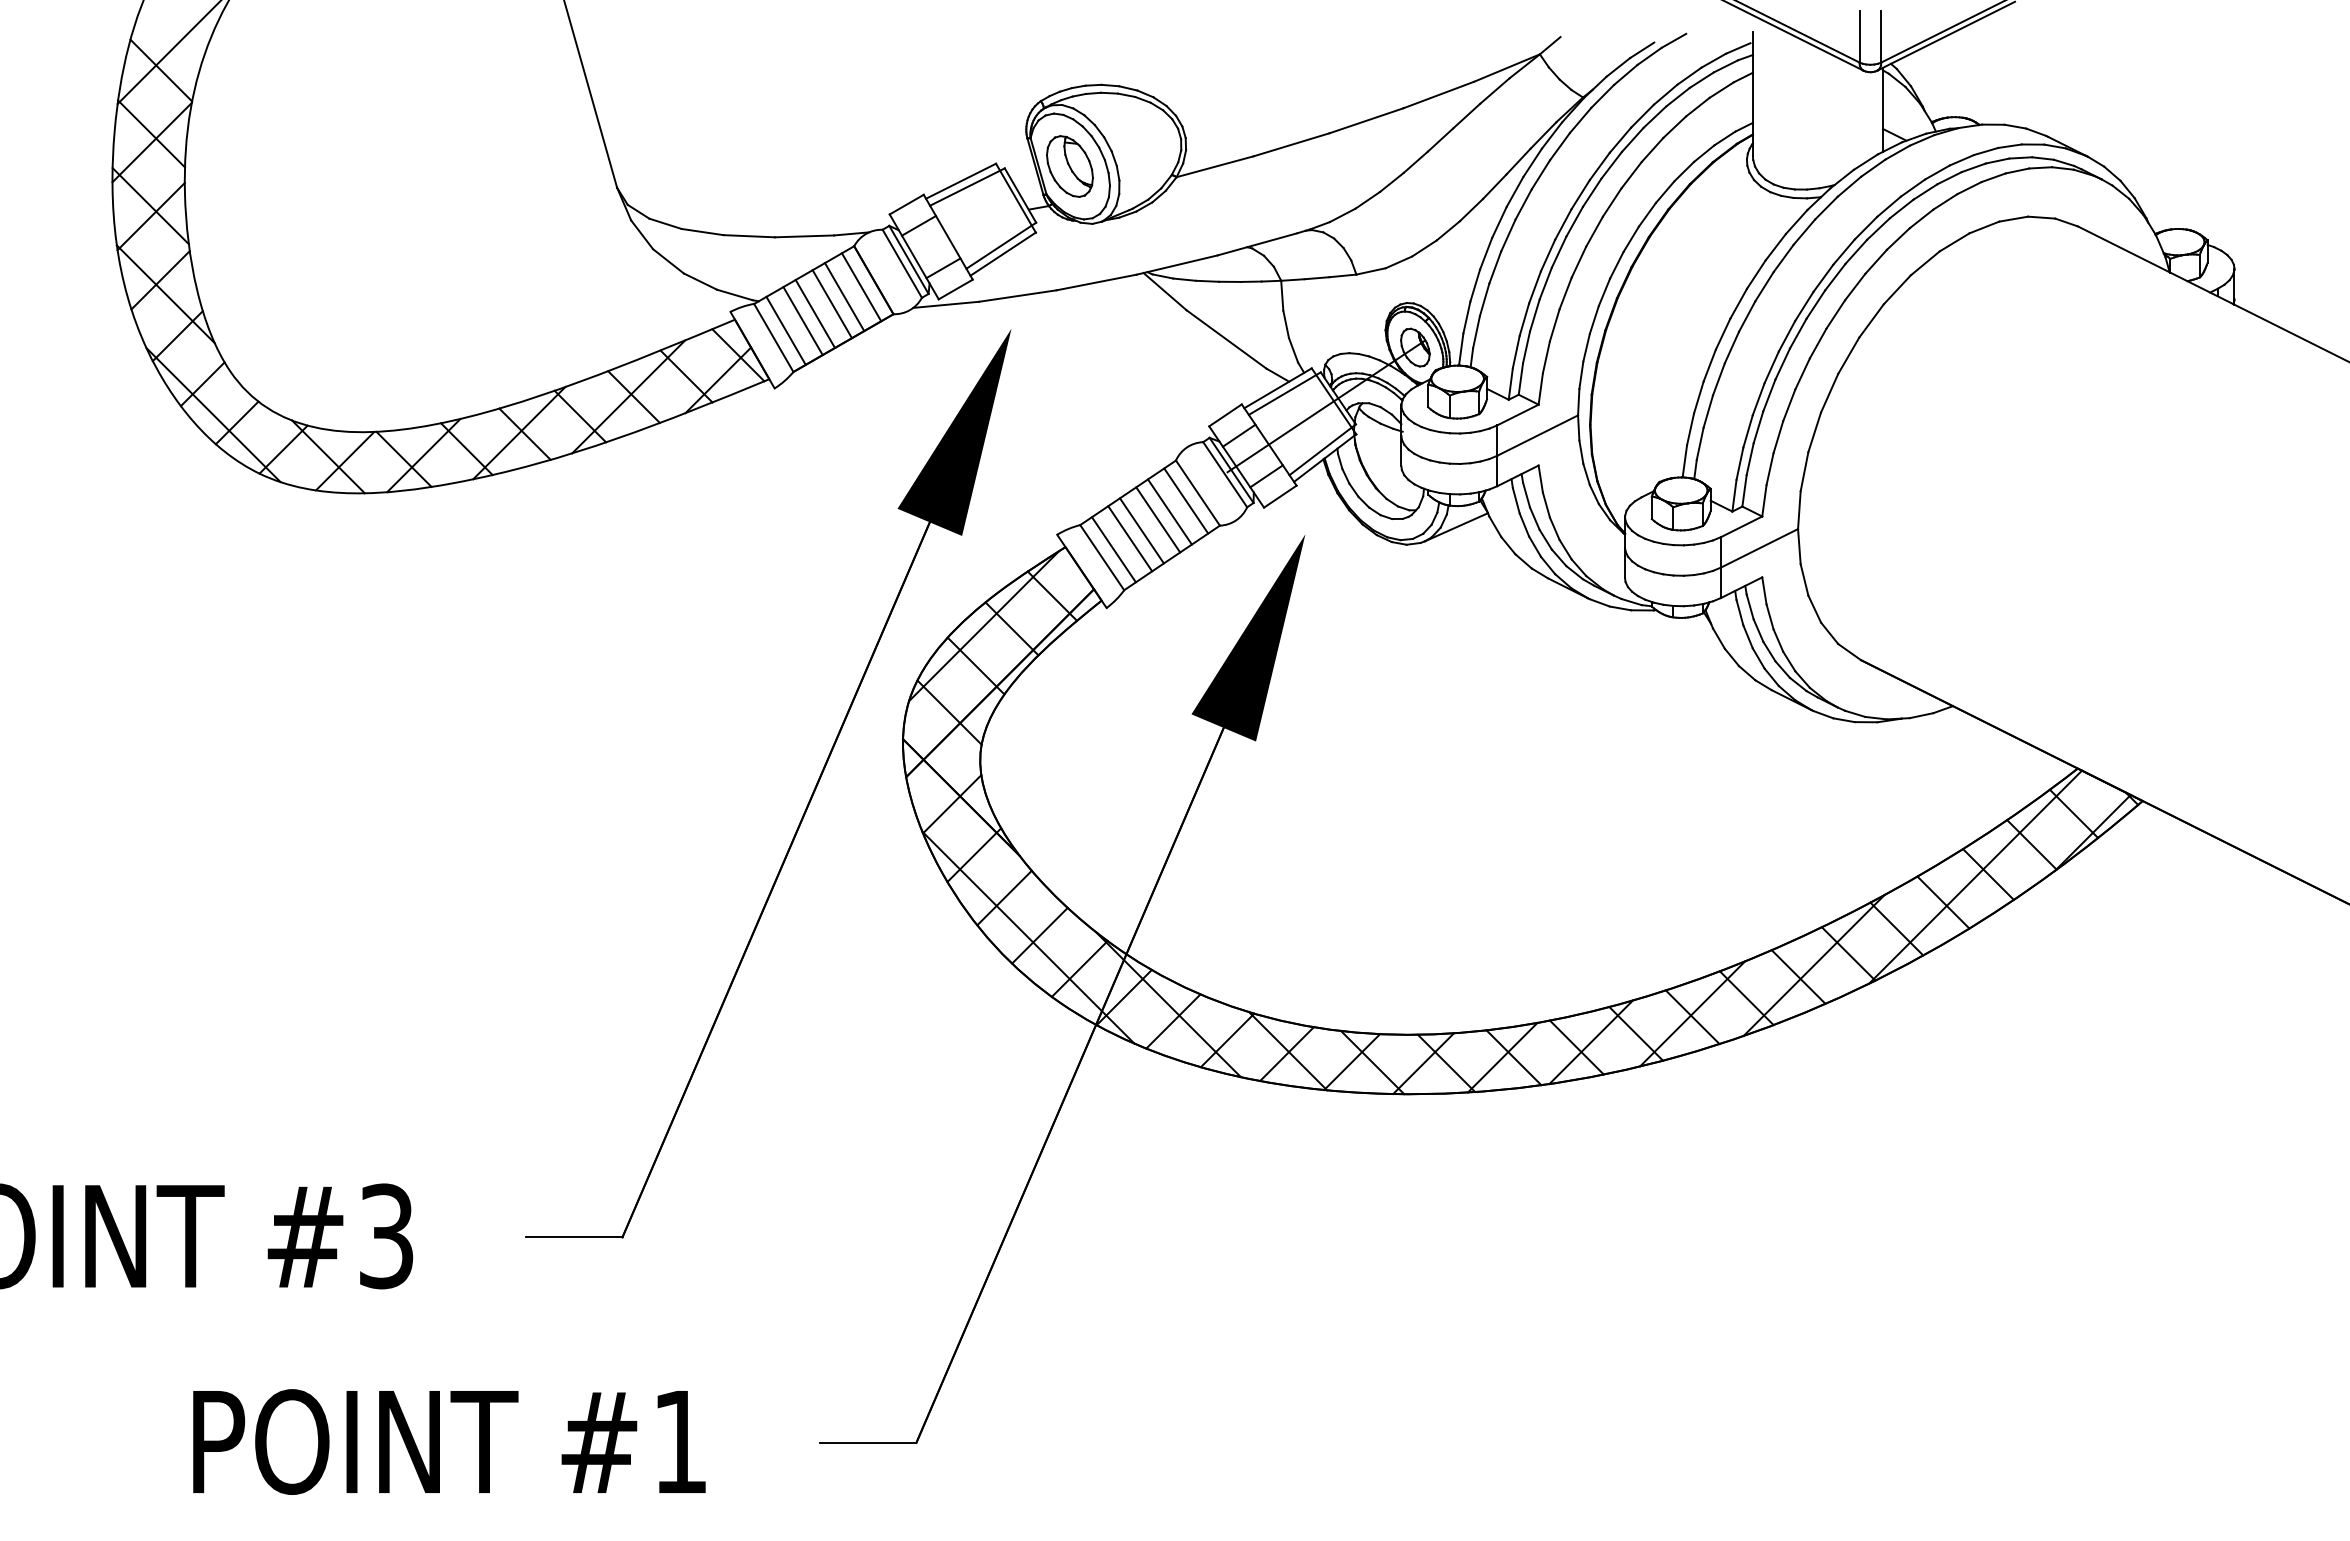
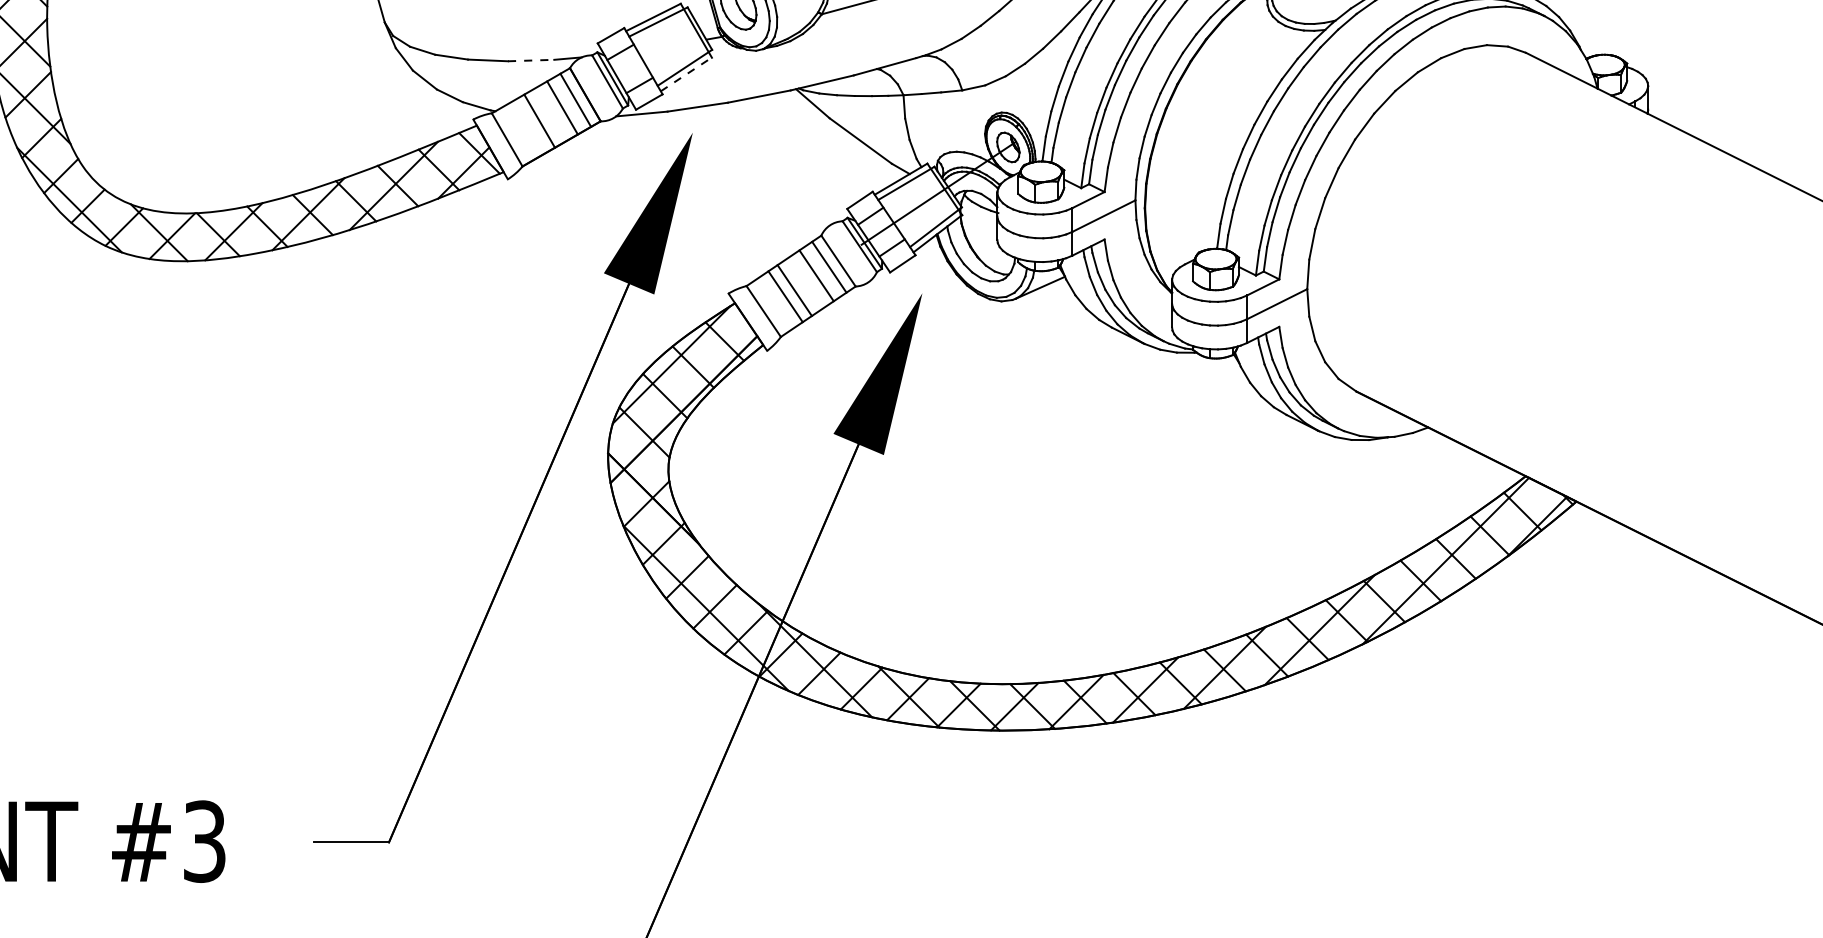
line: (804, 236) -> (531, 60), solid -> dashed
line: (1003, 253) -> (686, 73), solid -> dashed
line: (831, 304) -> (552, 113), removed
line: (802, 321) -> (529, 127), removed
line: (785, 330) -> (516, 134), removed
line: (1158, 519) -> (807, 281), removed
line: (1113, 549) -> (772, 305), removed

